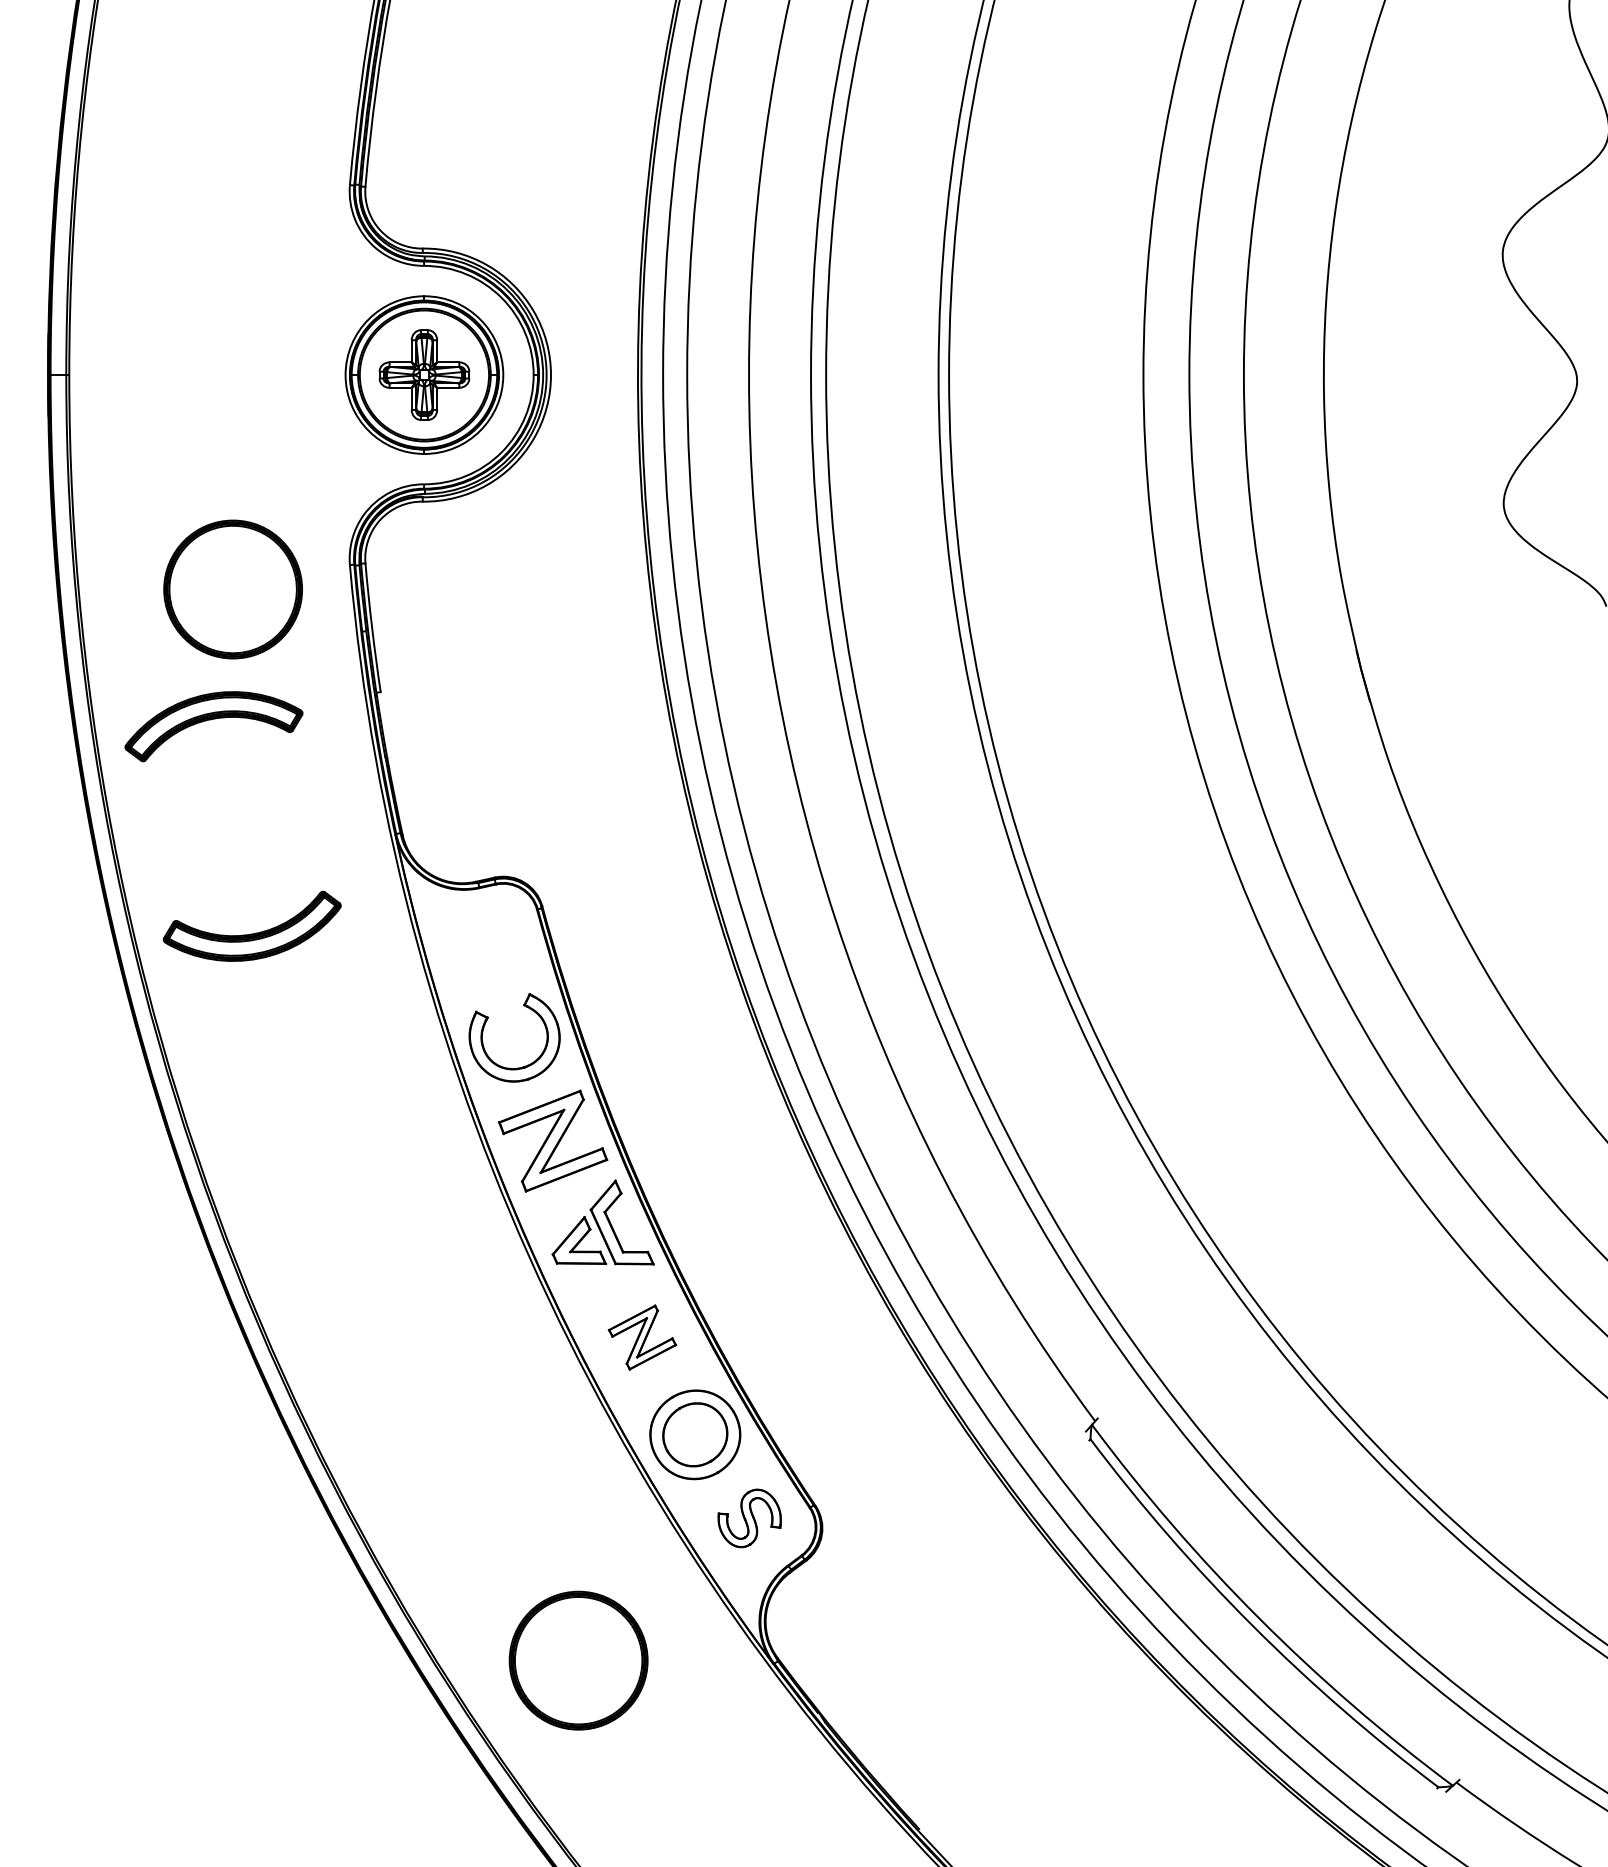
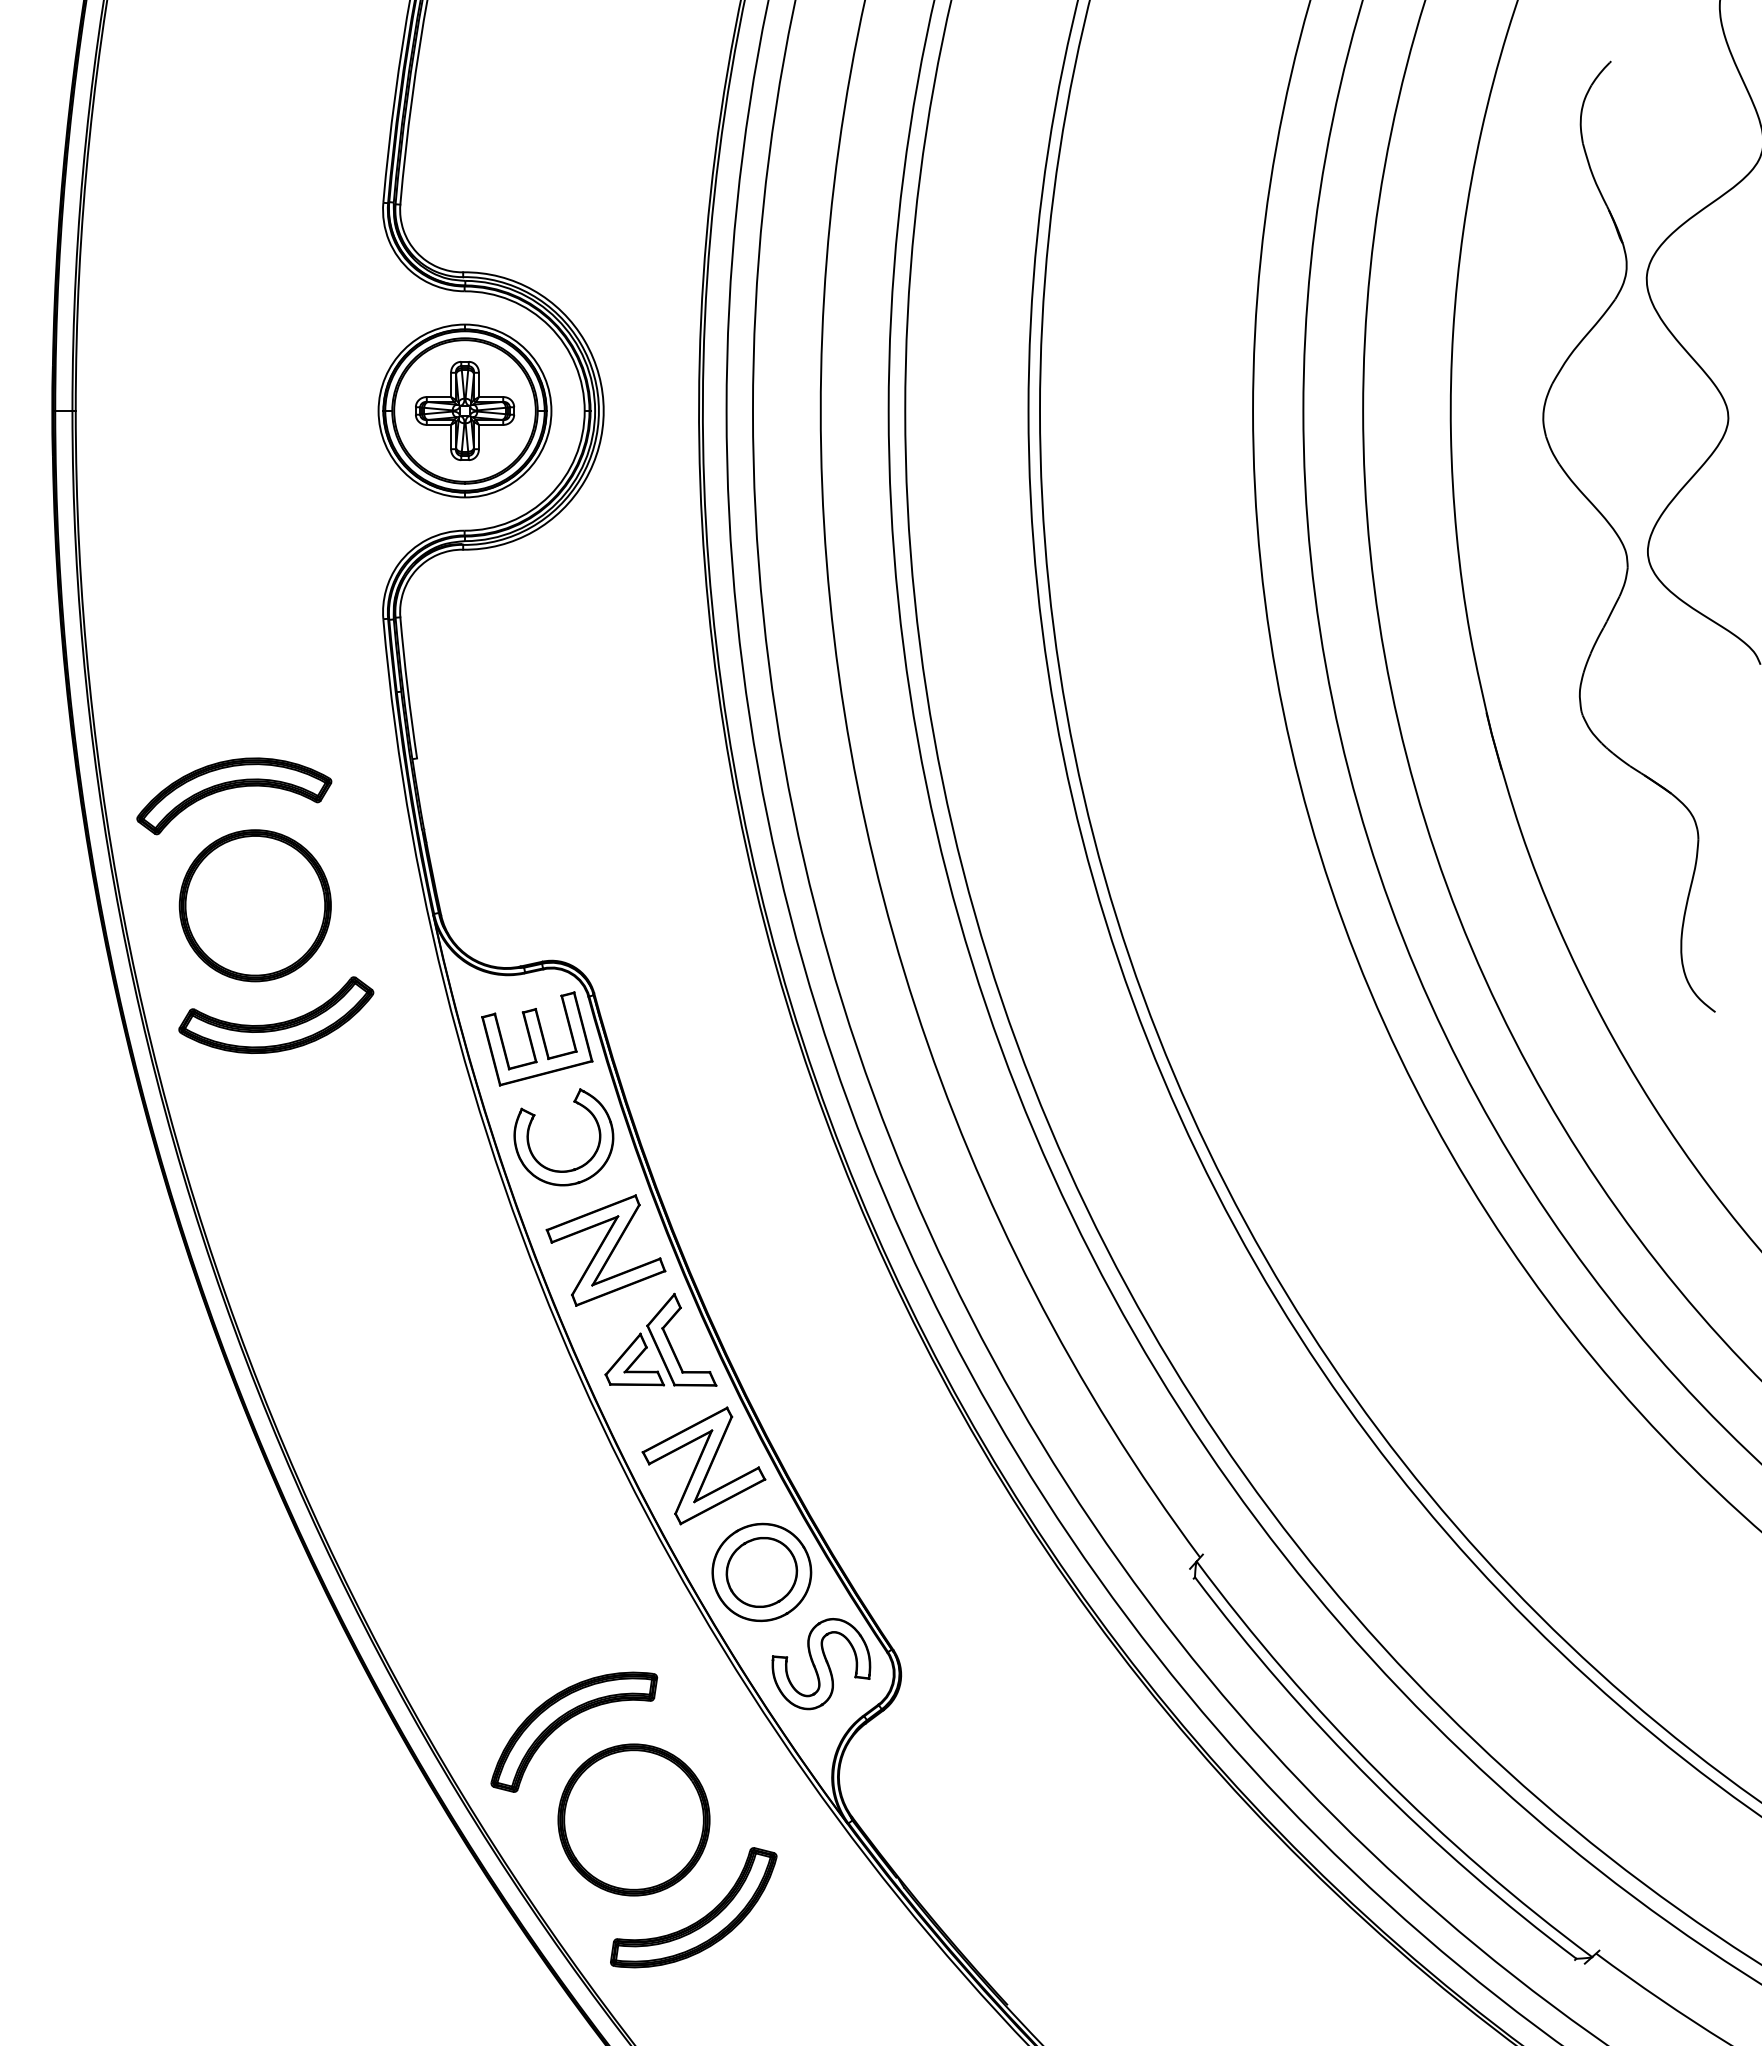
part: (1480, 493) -> (1622, 540), added
part: (232, 589) -> (254, 905), moved
part: (490, 947) -> (537, 1038), added
part: (642, 1337) -> (703, 1465), size x1.67
part: (749, 1518) -> (821, 1664), size x1.43
part: (518, 1570) -> (568, 1721), added
part: (639, 1750) -> (700, 1918), added

